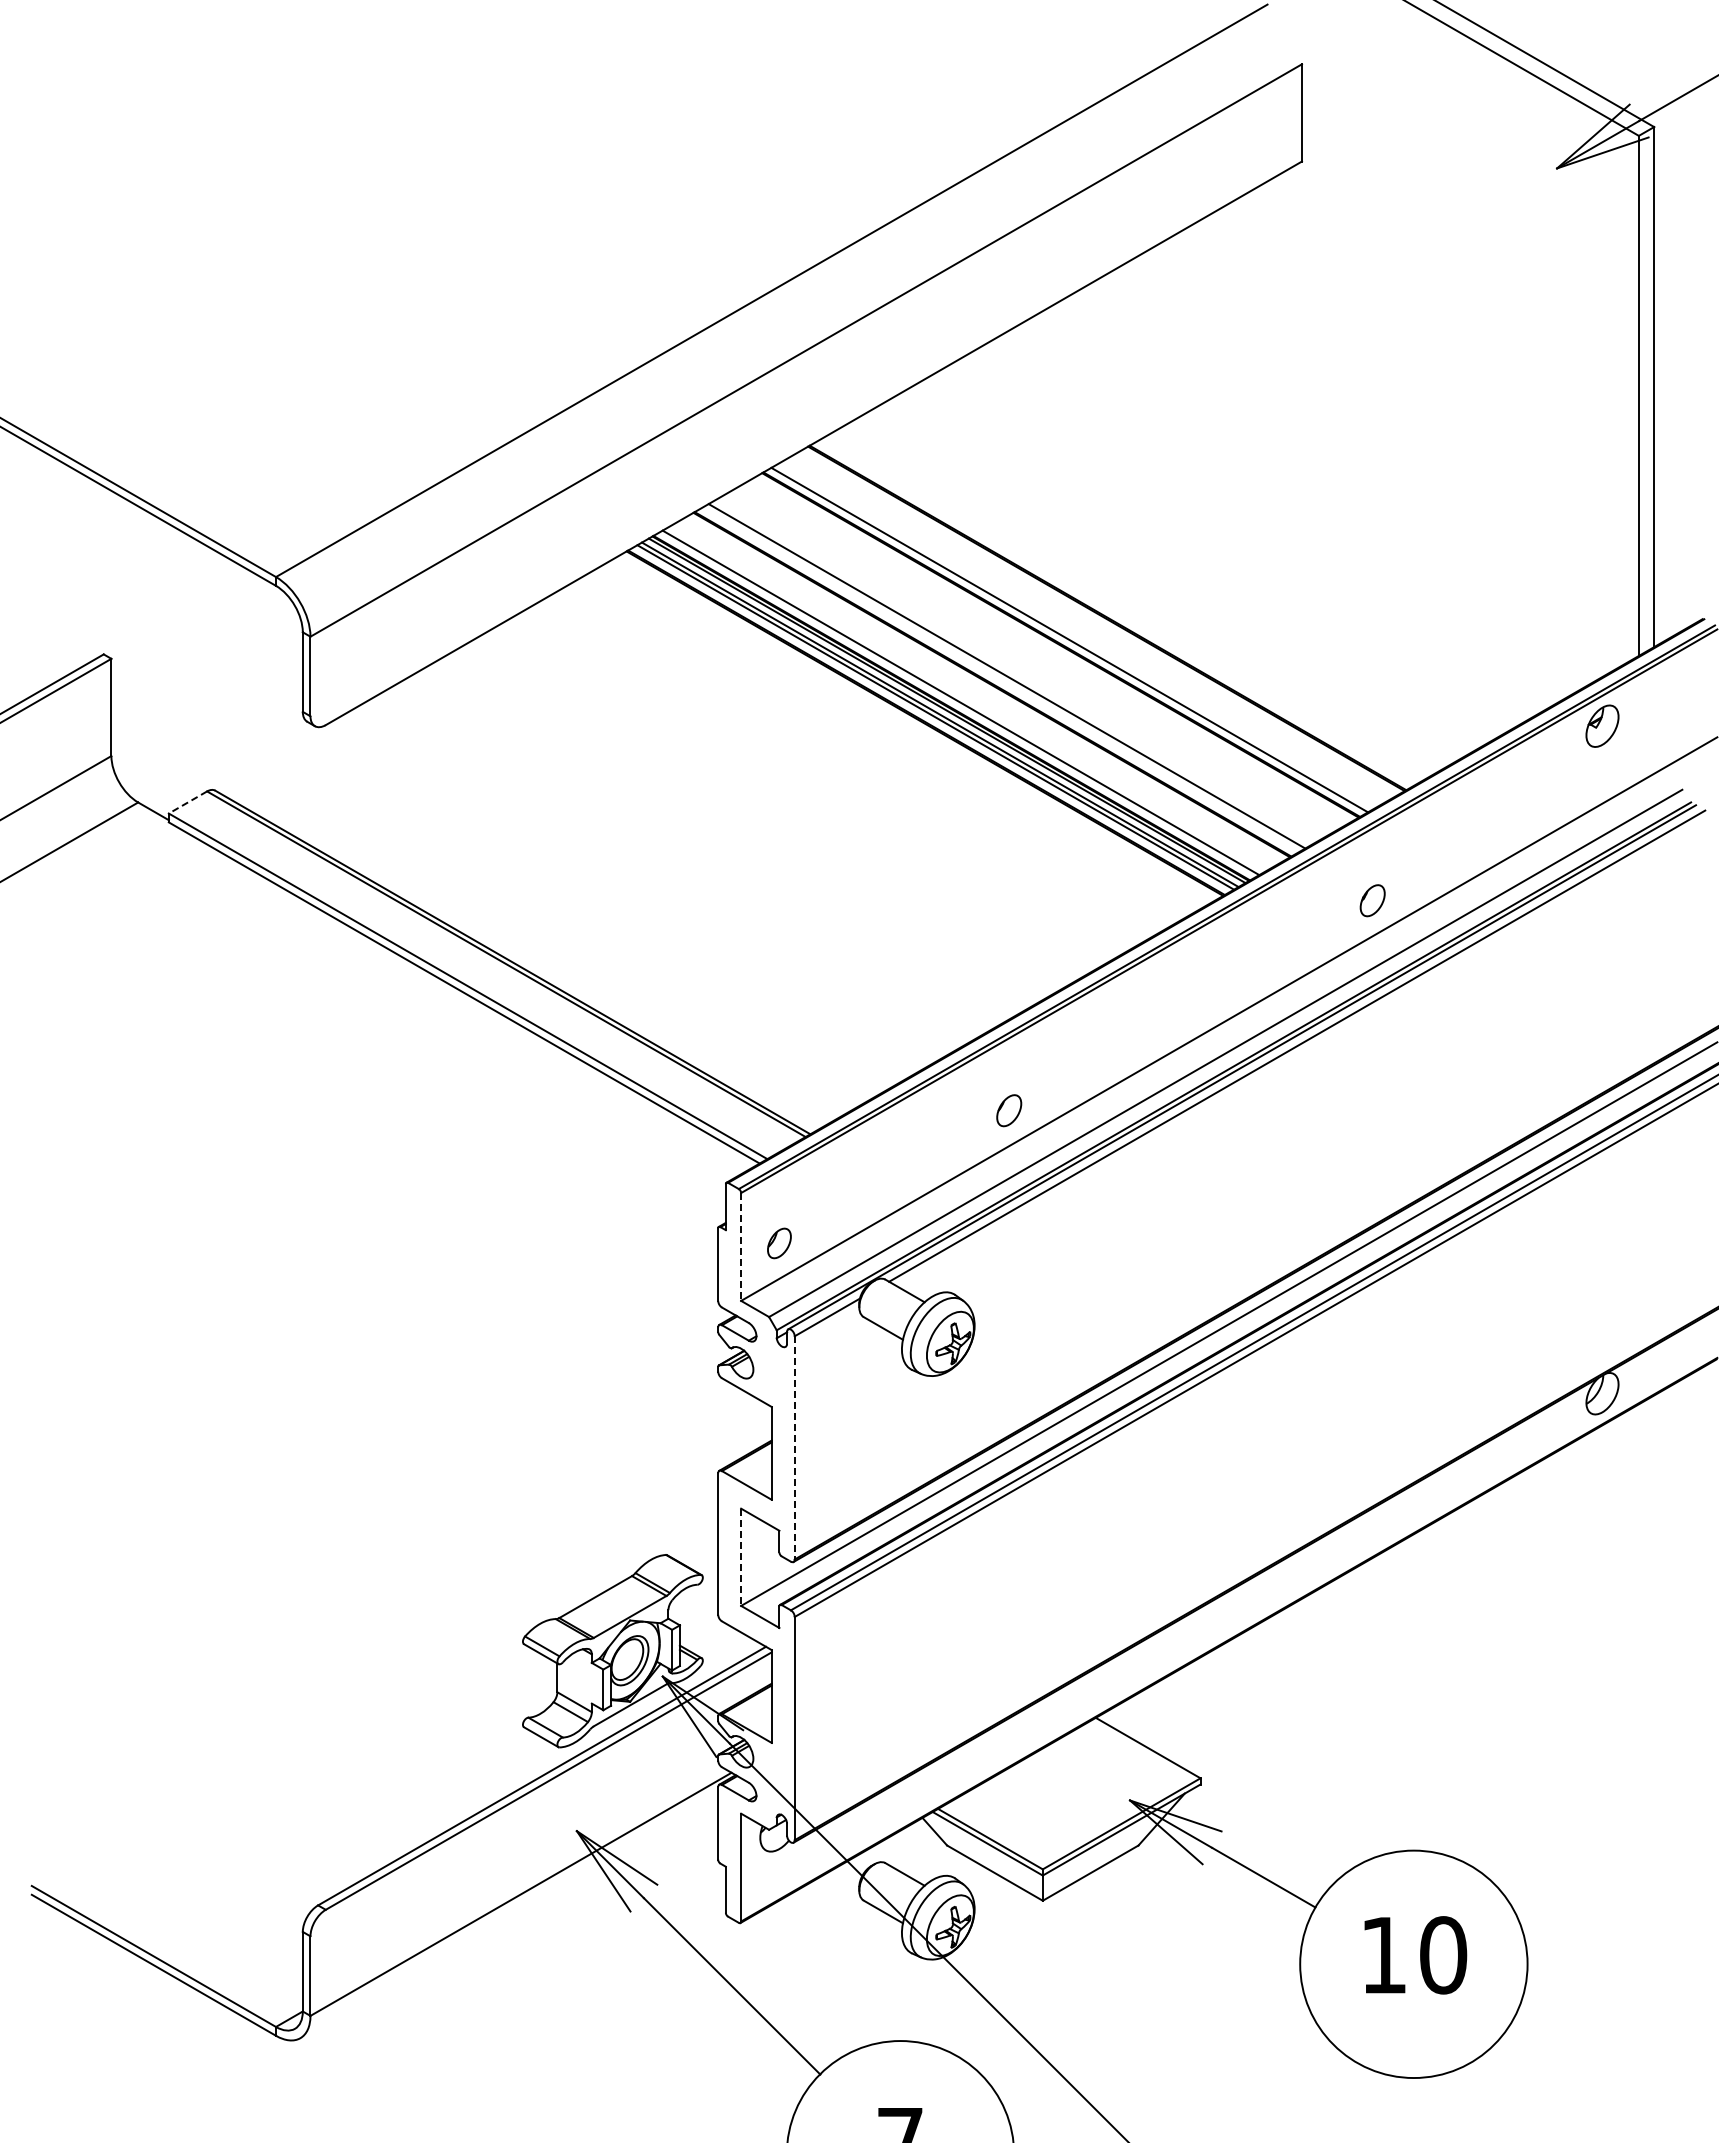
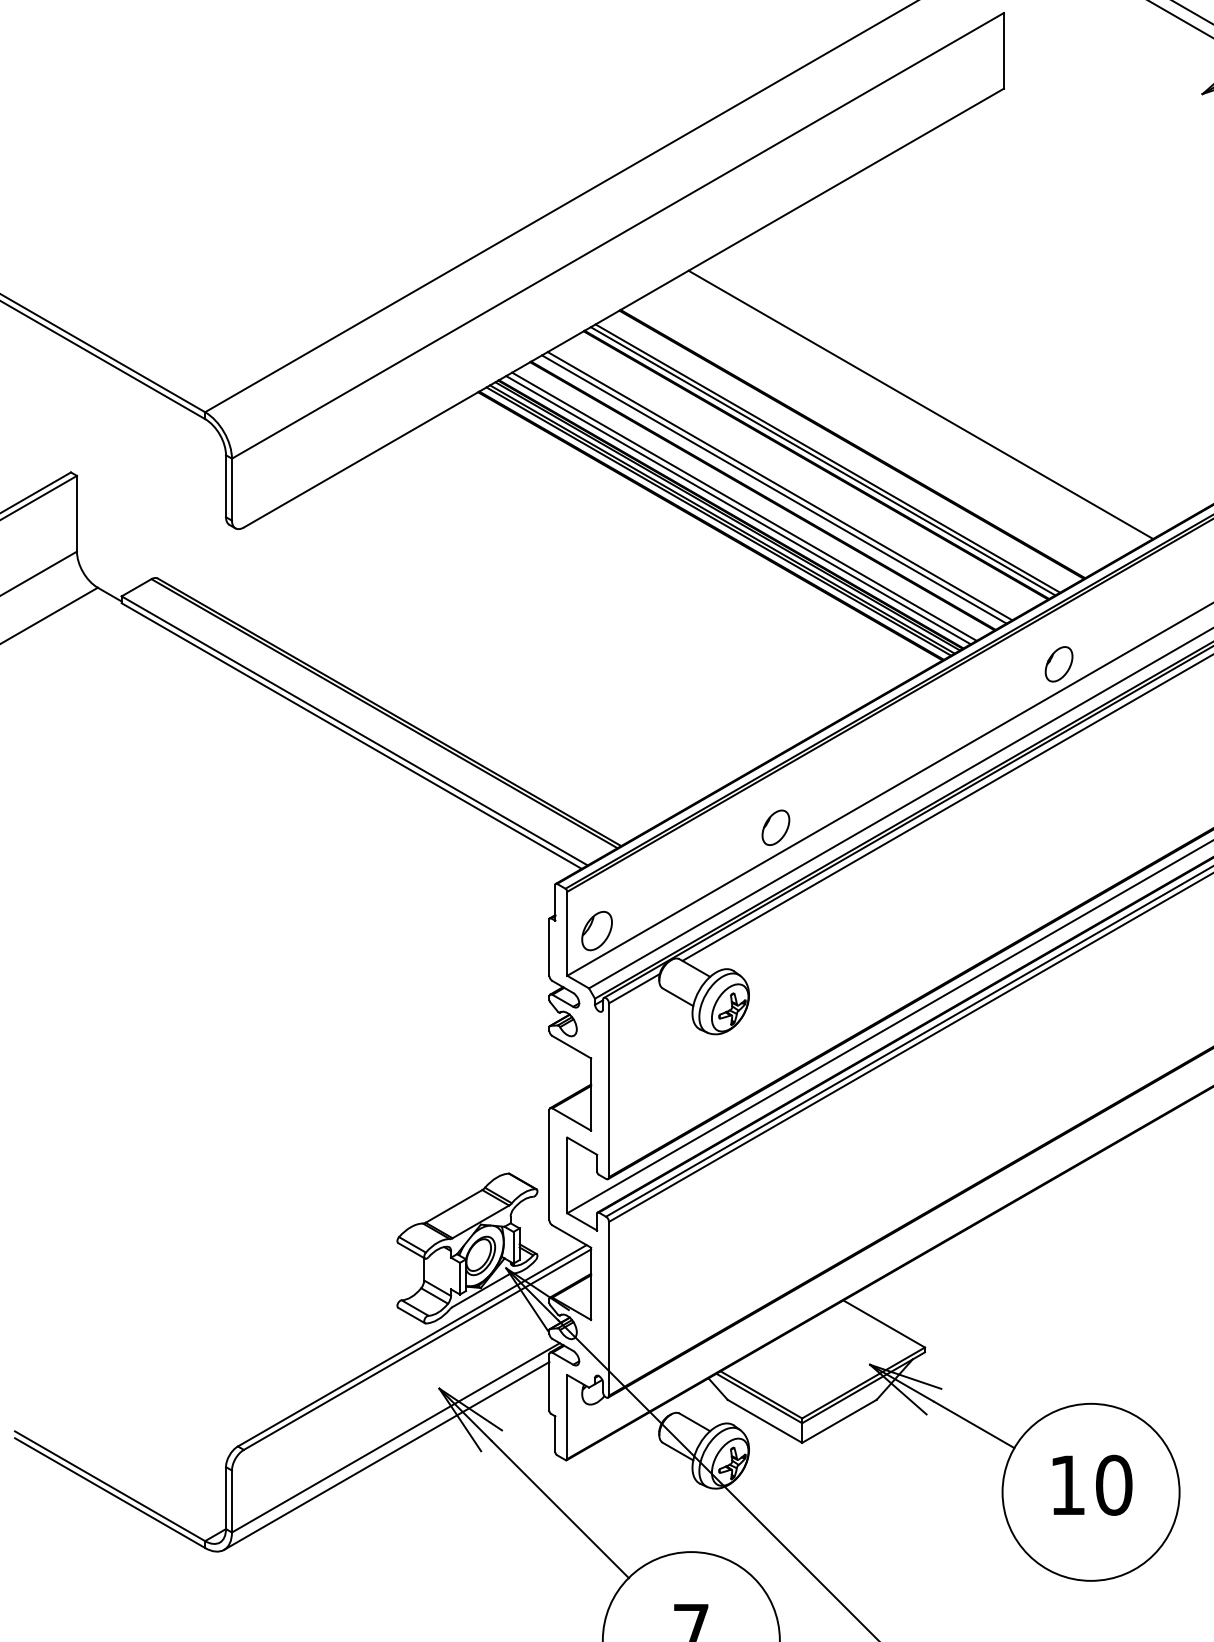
line: (1194, 567) -> (920, 404), added
line: (1075, 636) -> (827, 458), added
line: (1014, 671) -> (780, 485), added
line: (968, 698) -> (744, 506), added
line: (187, 802) -> (136, 587), dashed -> solid
part: (1372, 900) -> (1058, 664), size x1.43
part: (1009, 1110) -> (776, 827), size x1.43
part: (779, 1243) -> (597, 931), size x1.67
line: (741, 1246) -> (567, 933), dashed -> solid
line: (794, 1447) -> (608, 1089), dashed -> solid
line: (741, 1557) -> (567, 1175), dashed -> solid
line: (509, 1917) -> (386, 1455), added

